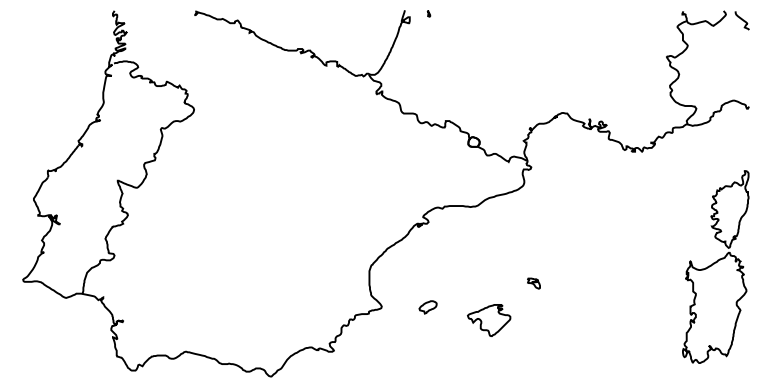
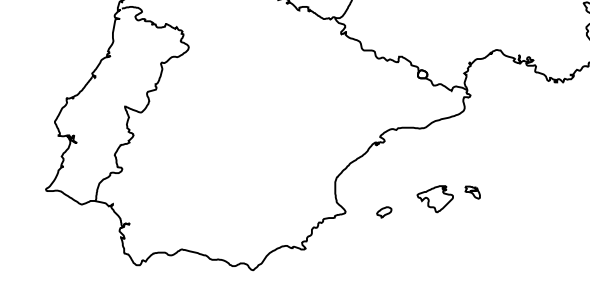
part: (533, 283) -> (472, 192), size x1.43
part: (489, 320) -> (435, 199), moved

